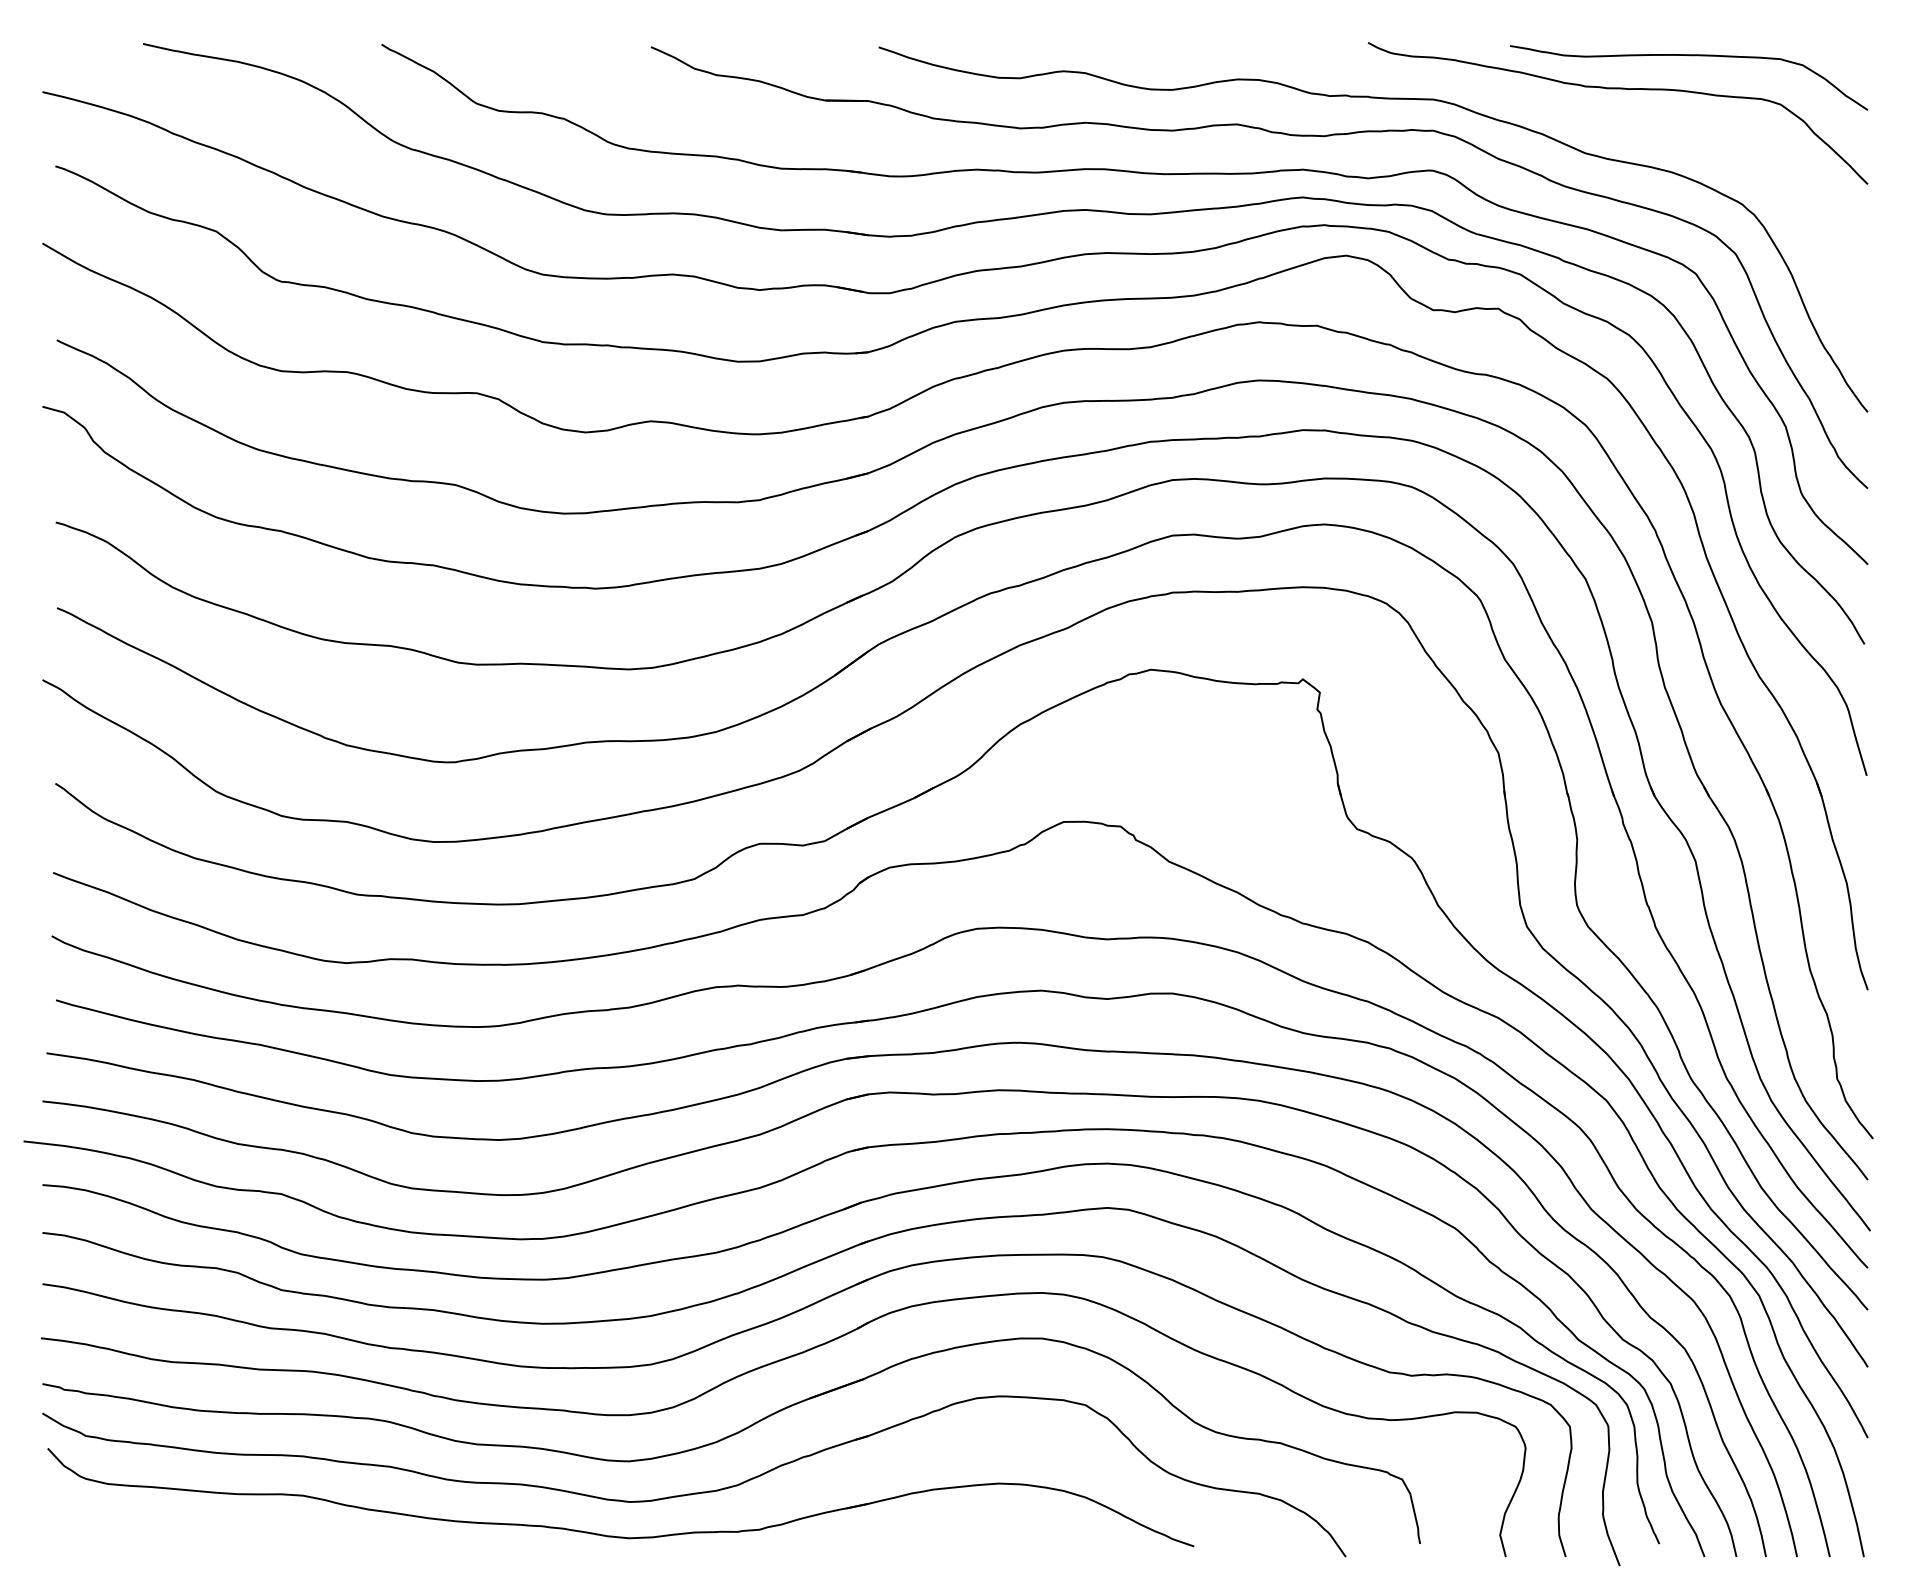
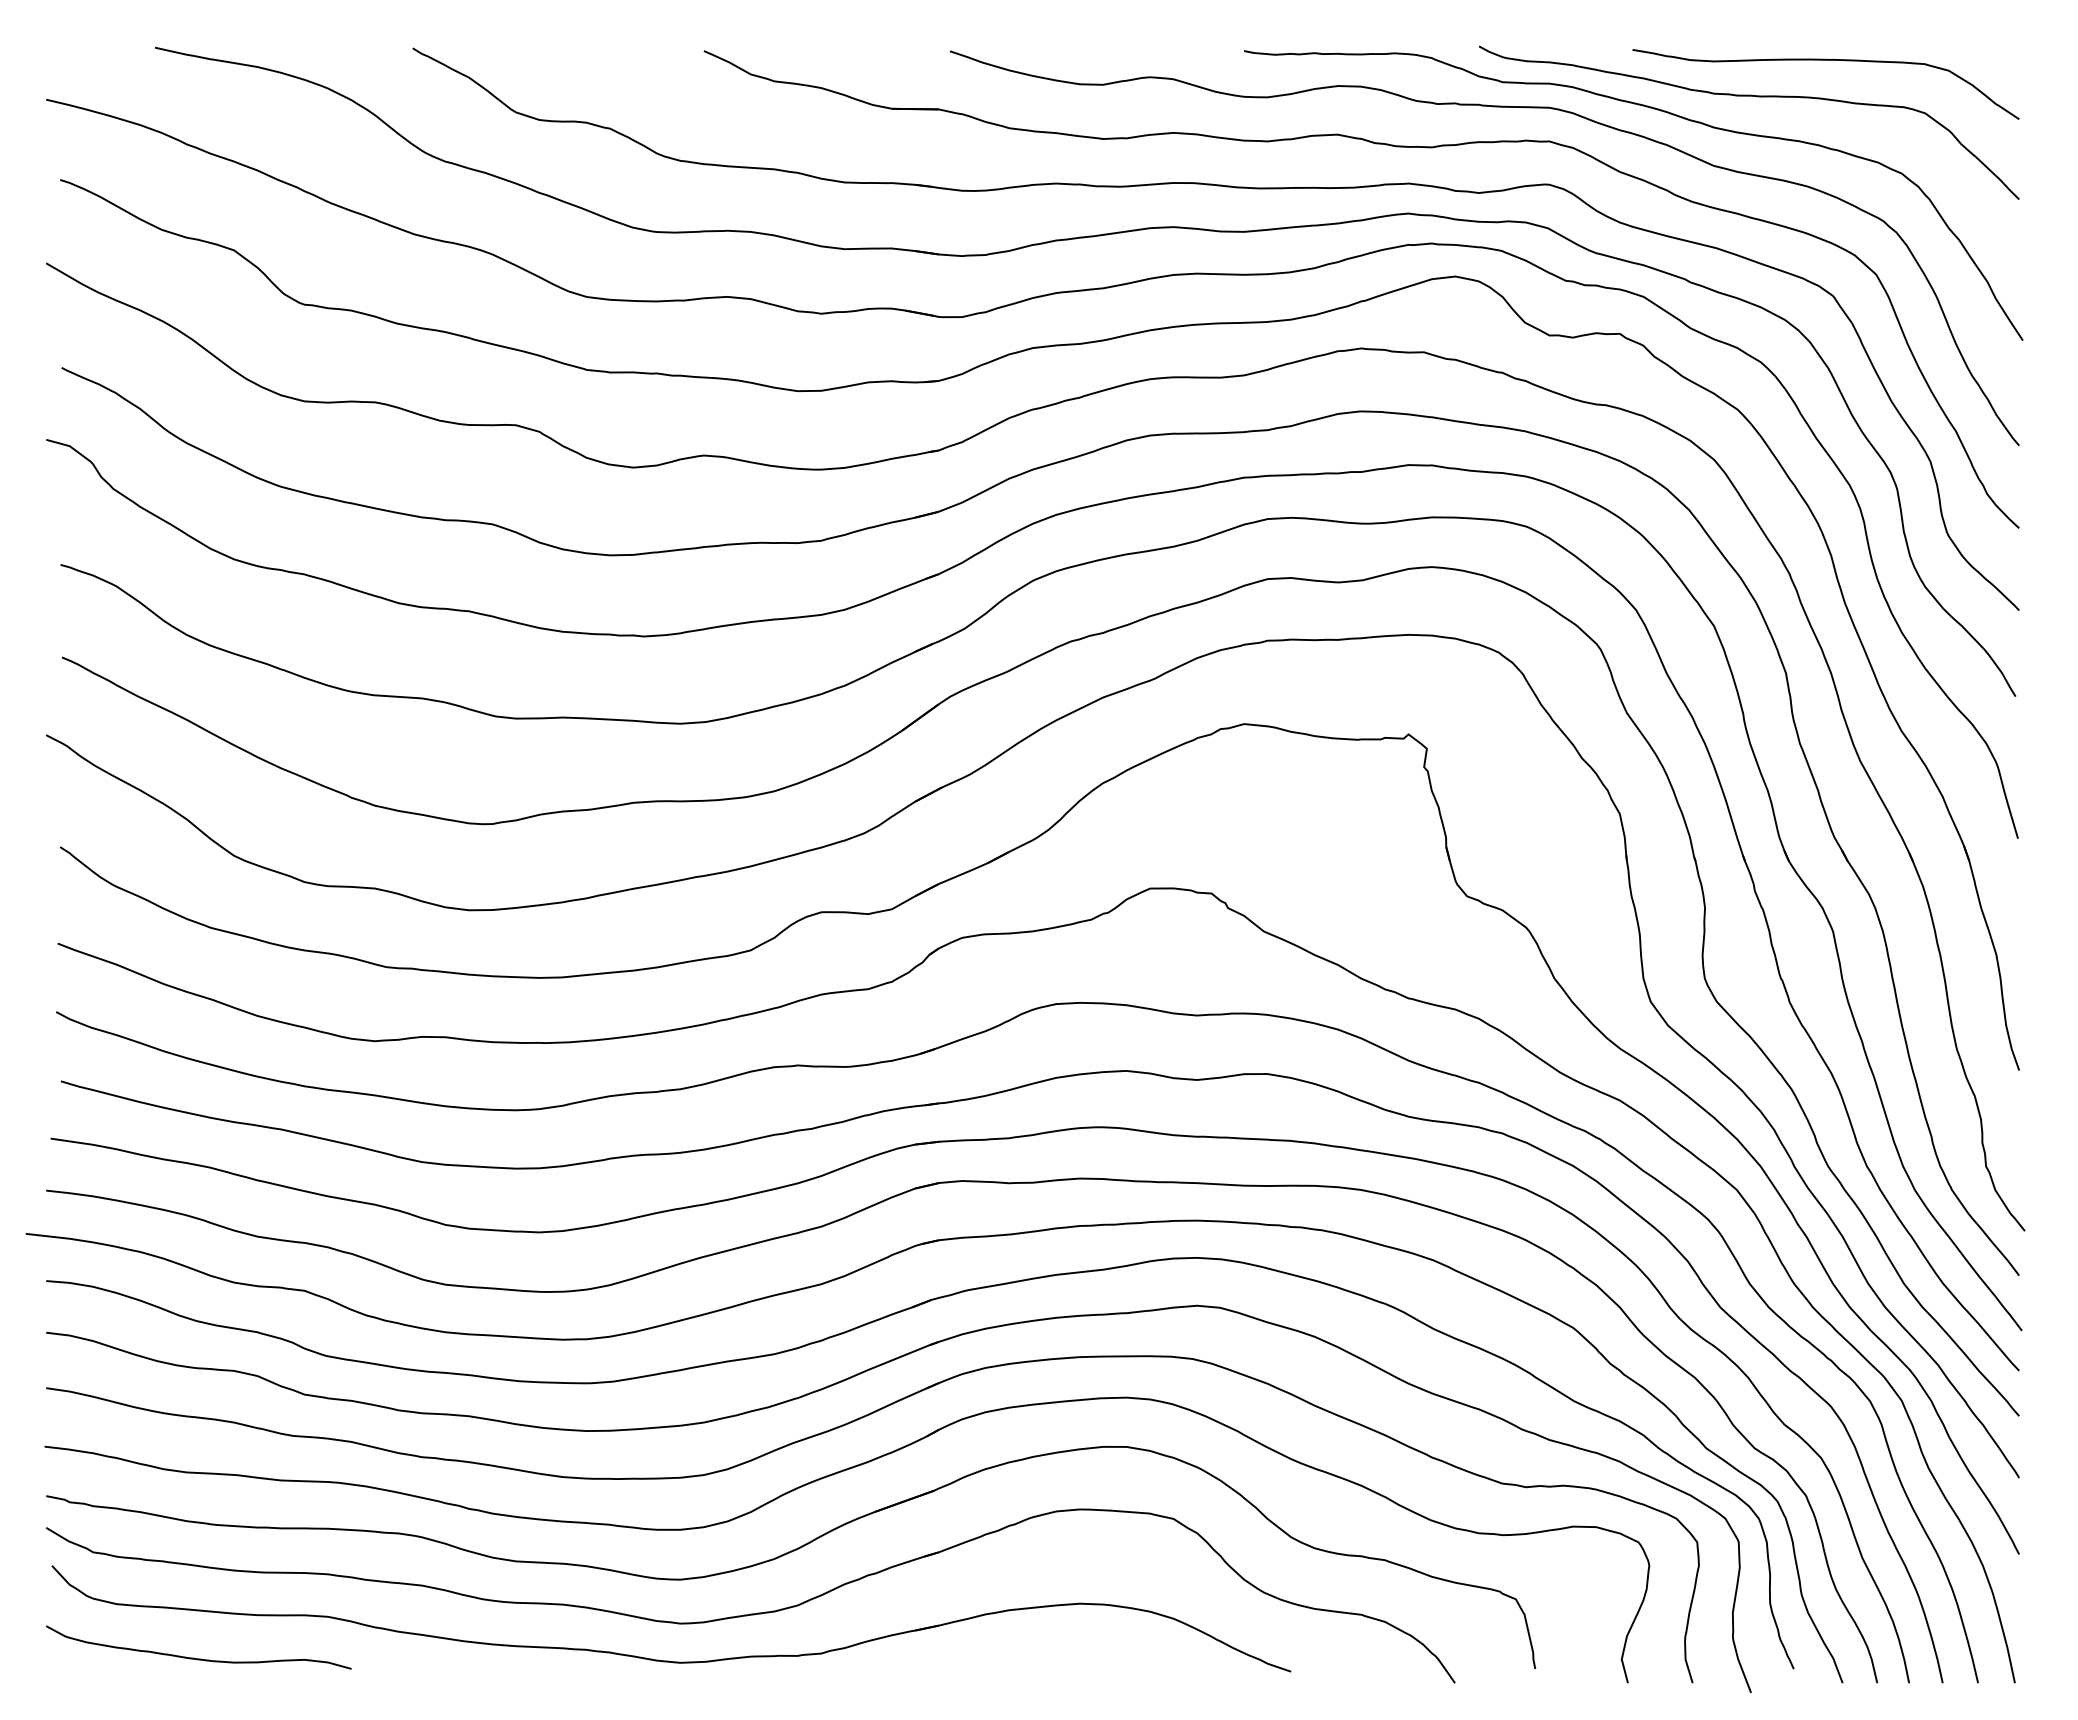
curve: (1536, 102) -> (1660, 111), added
curve: (183, 1534) -> (198, 1658), added

